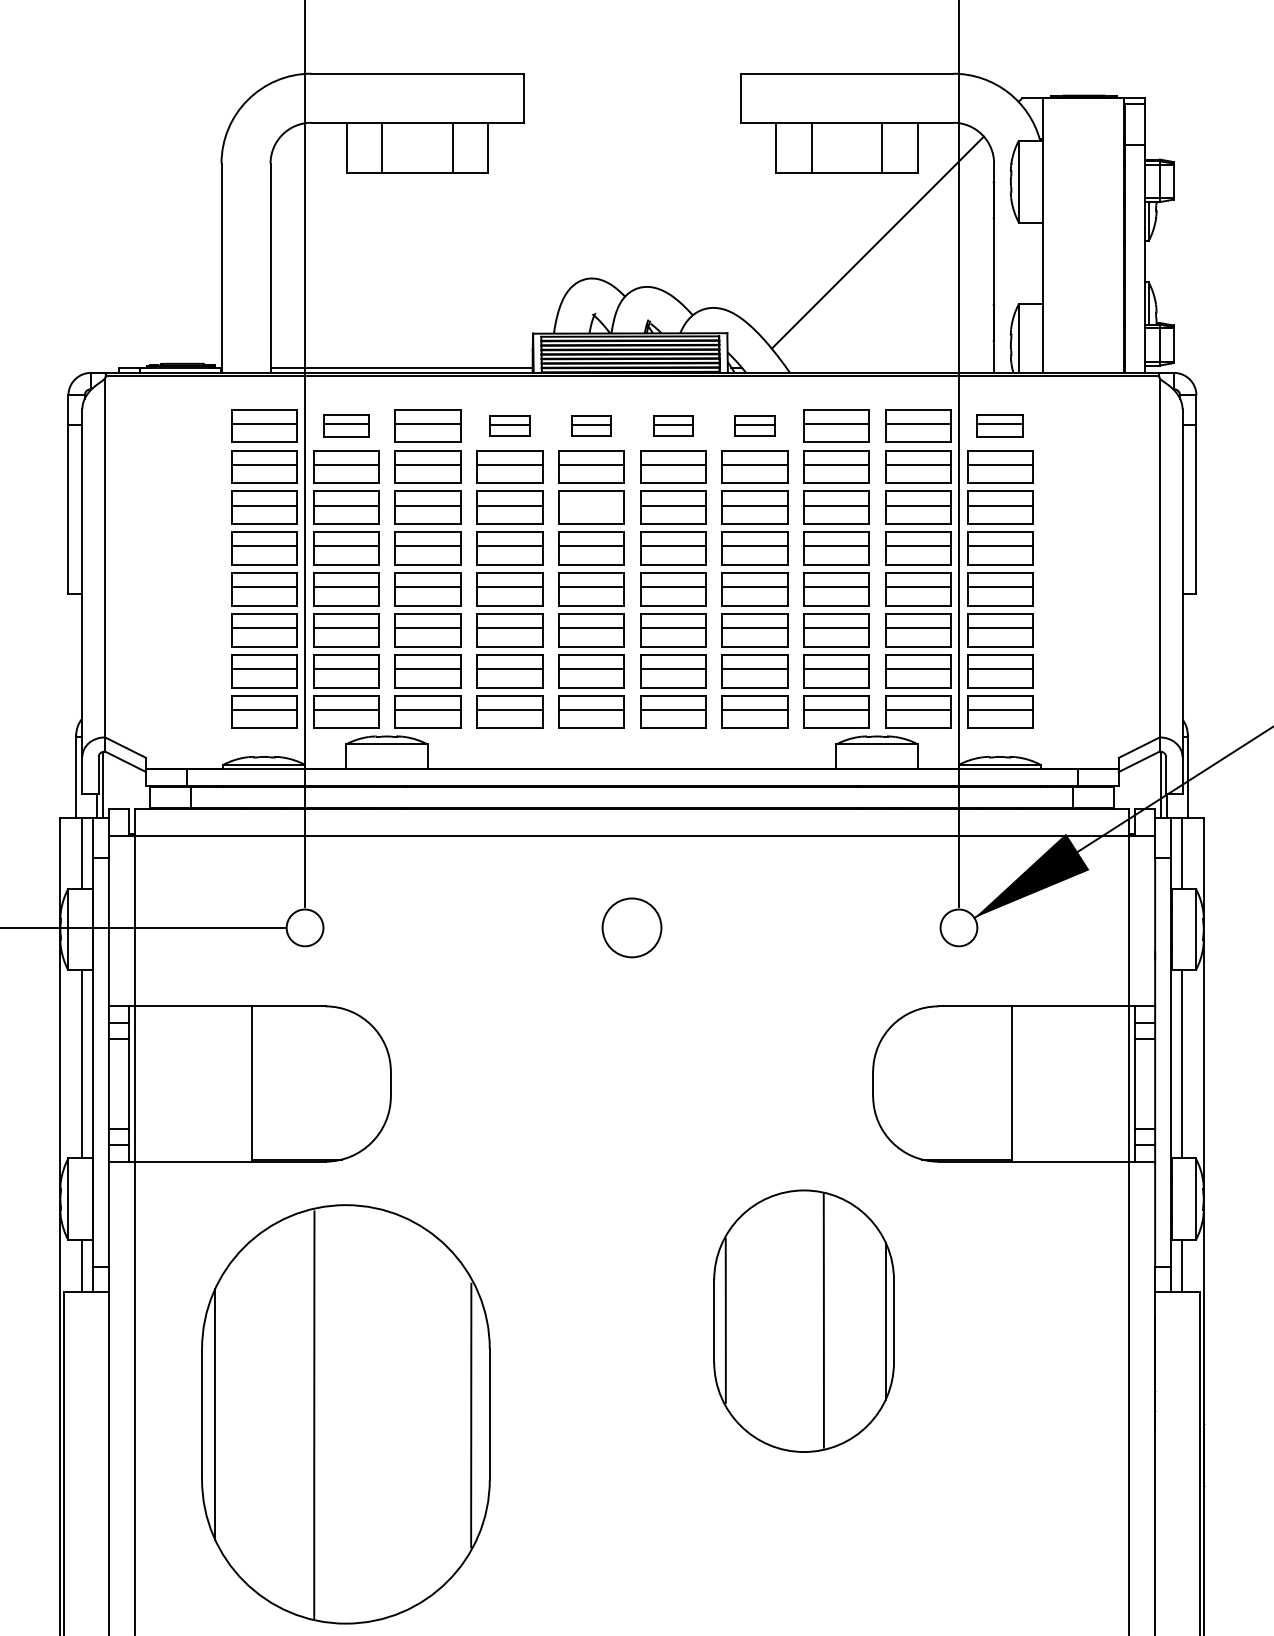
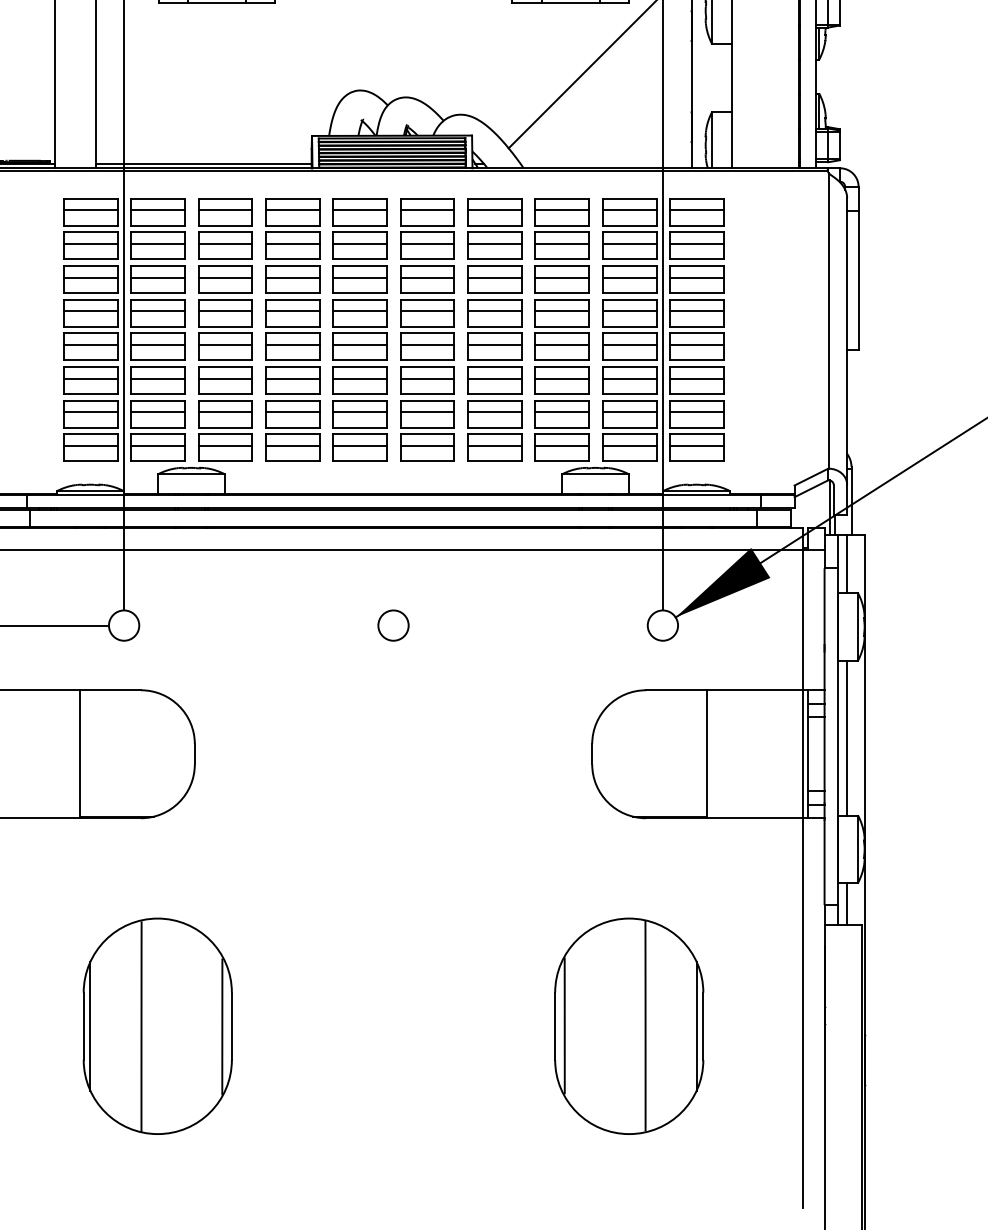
part: (346, 425) -> (158, 211), size x1.43
part: (509, 425) -> (292, 211), size x1.67
part: (591, 425) -> (360, 211), size x1.67
part: (673, 425) -> (427, 211), size x1.67
part: (754, 425) -> (494, 211), size x1.67
part: (1000, 425) -> (697, 211), size x1.43
line: (591, 505) -> (360, 277), added
circle: (631, 927) -> (393, 625), size x0.62
part: (803, 1320) -> (628, 1025), moved
part: (345, 1413) -> (157, 1025), size x0.62

